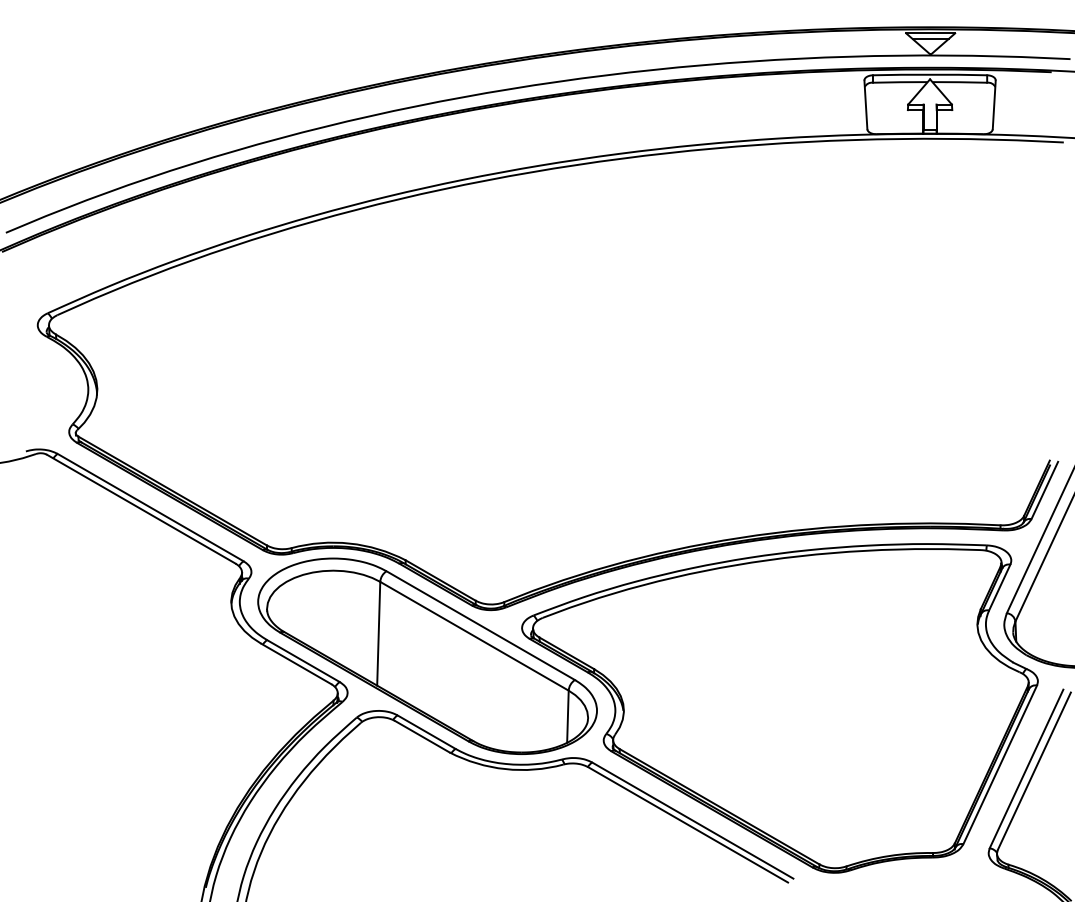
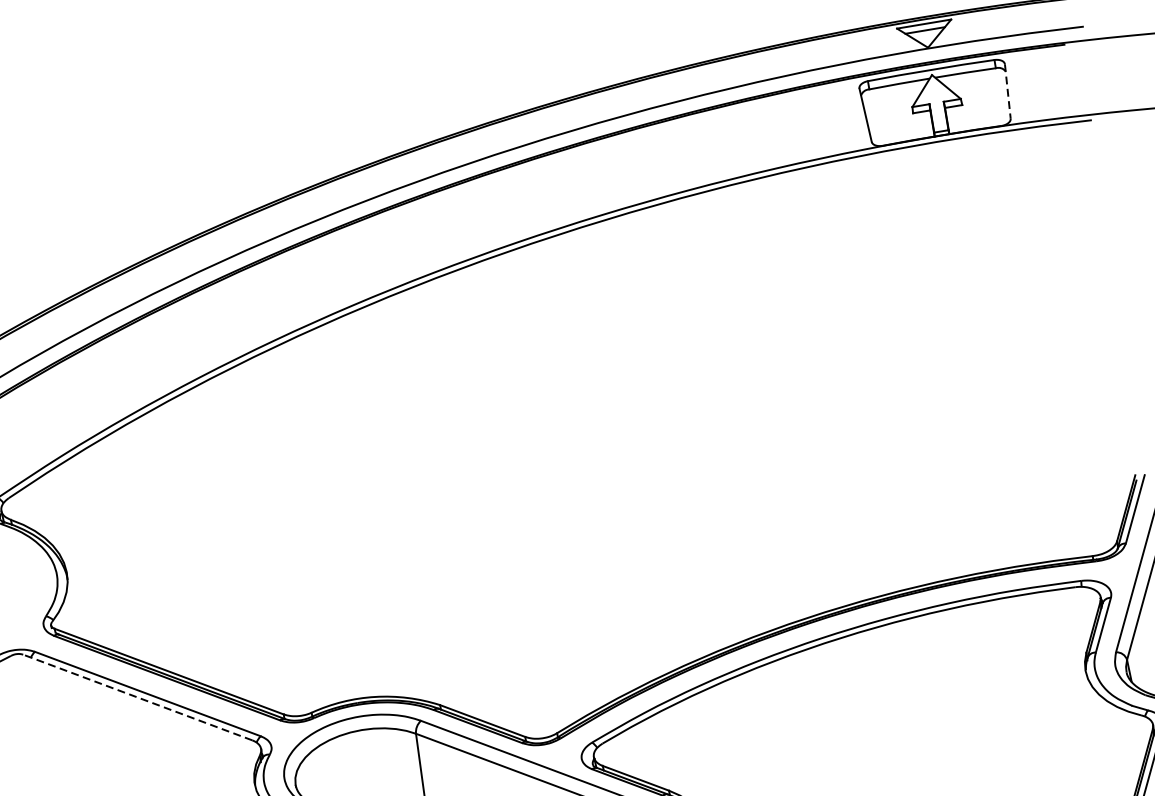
line: (994, 105) -> (1008, 92), solid -> dashed
line: (141, 509) -> (138, 697), solid -> dashed

